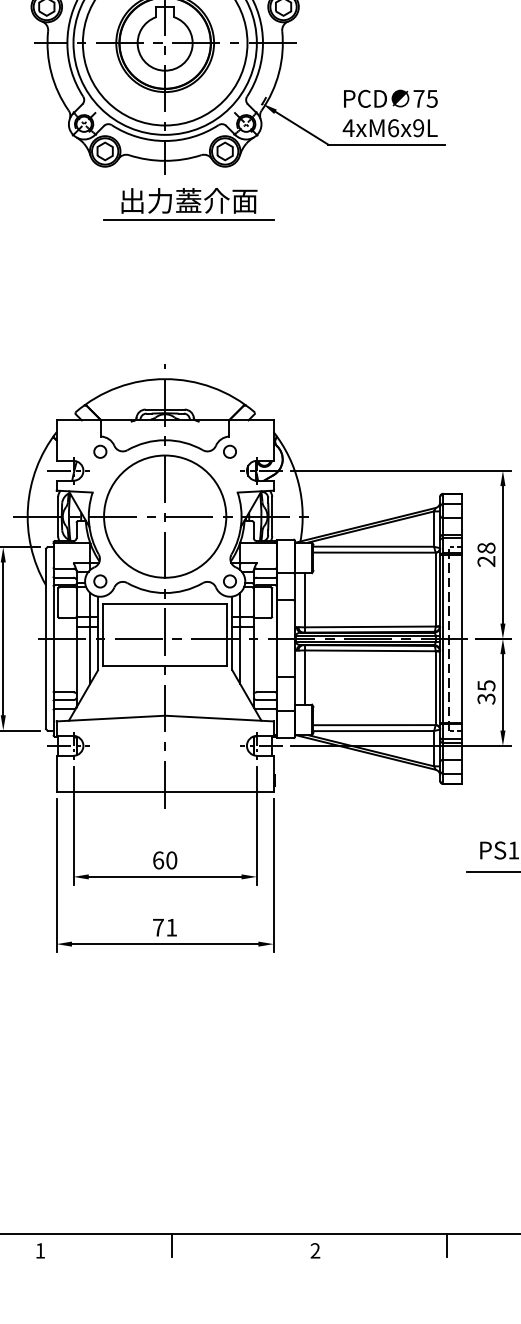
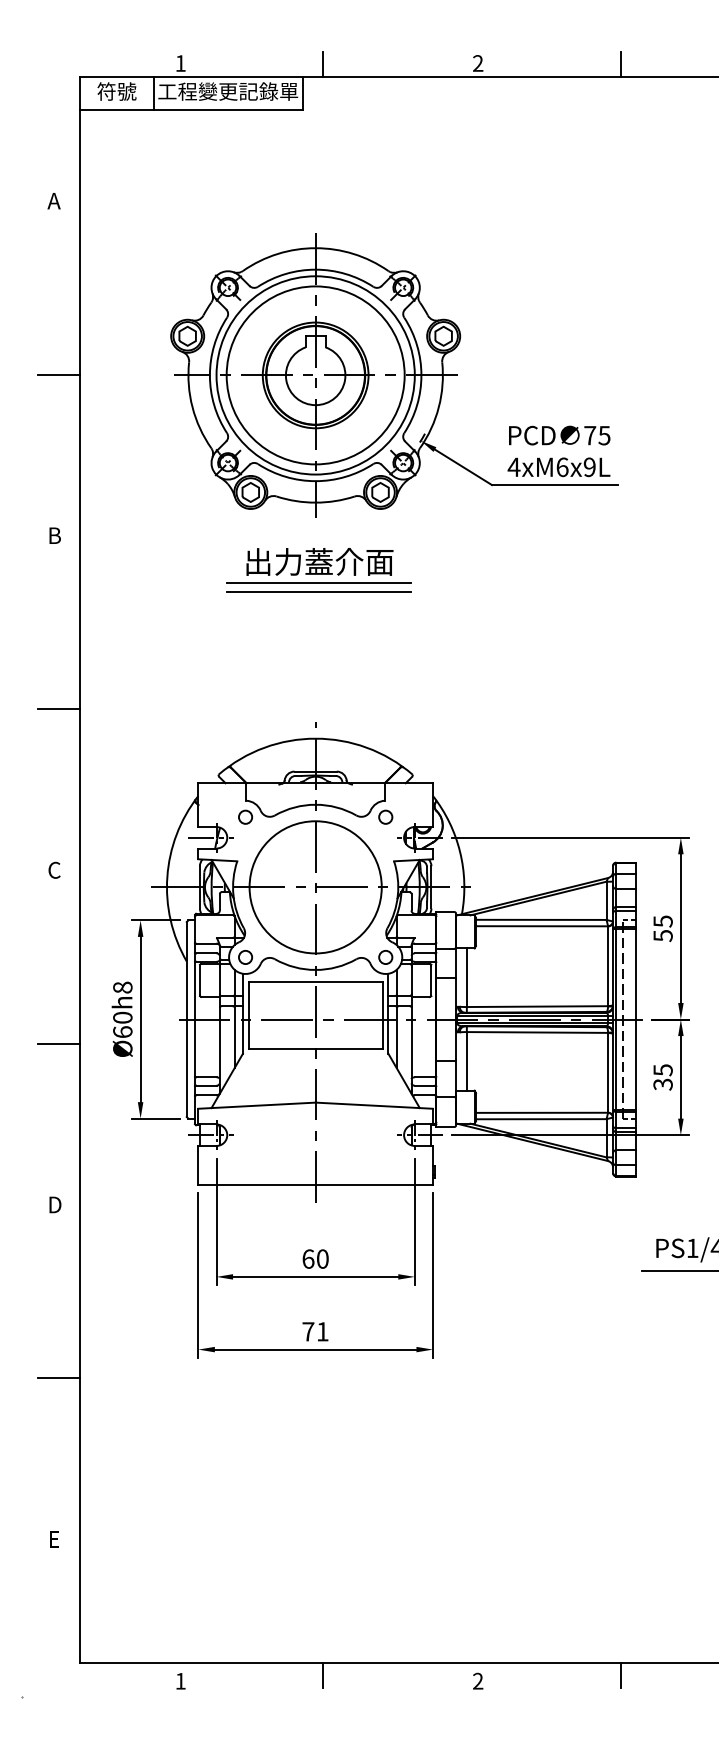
part: (188, 204) -> (318, 565), moved
line: (167, 243) -> (318, 591), added
text: (485, 554) -> (662, 928), 28 -> 55

